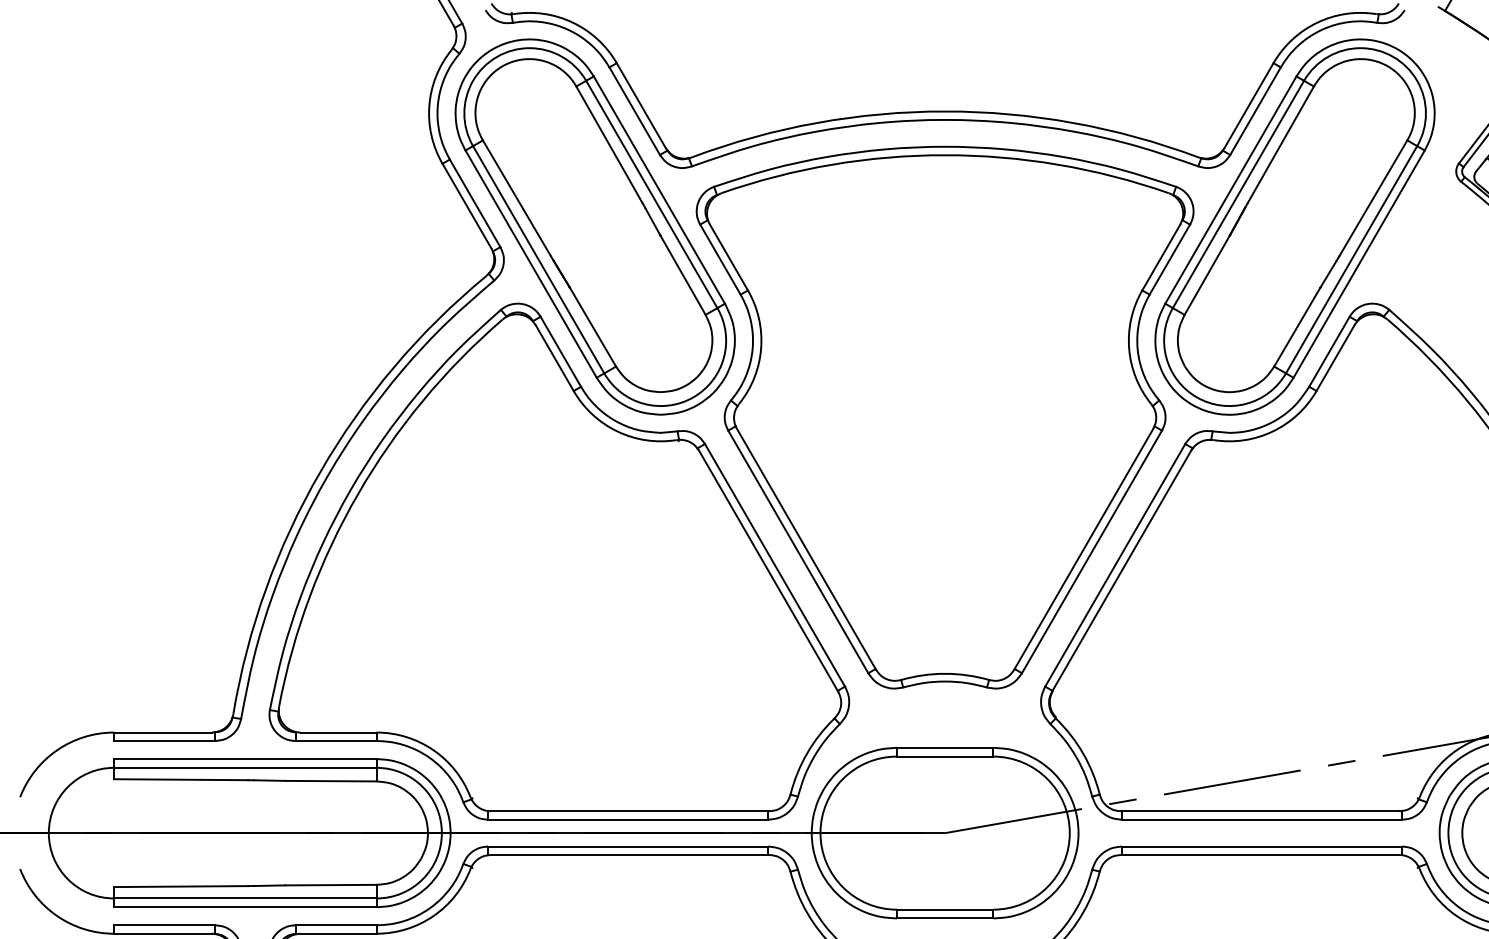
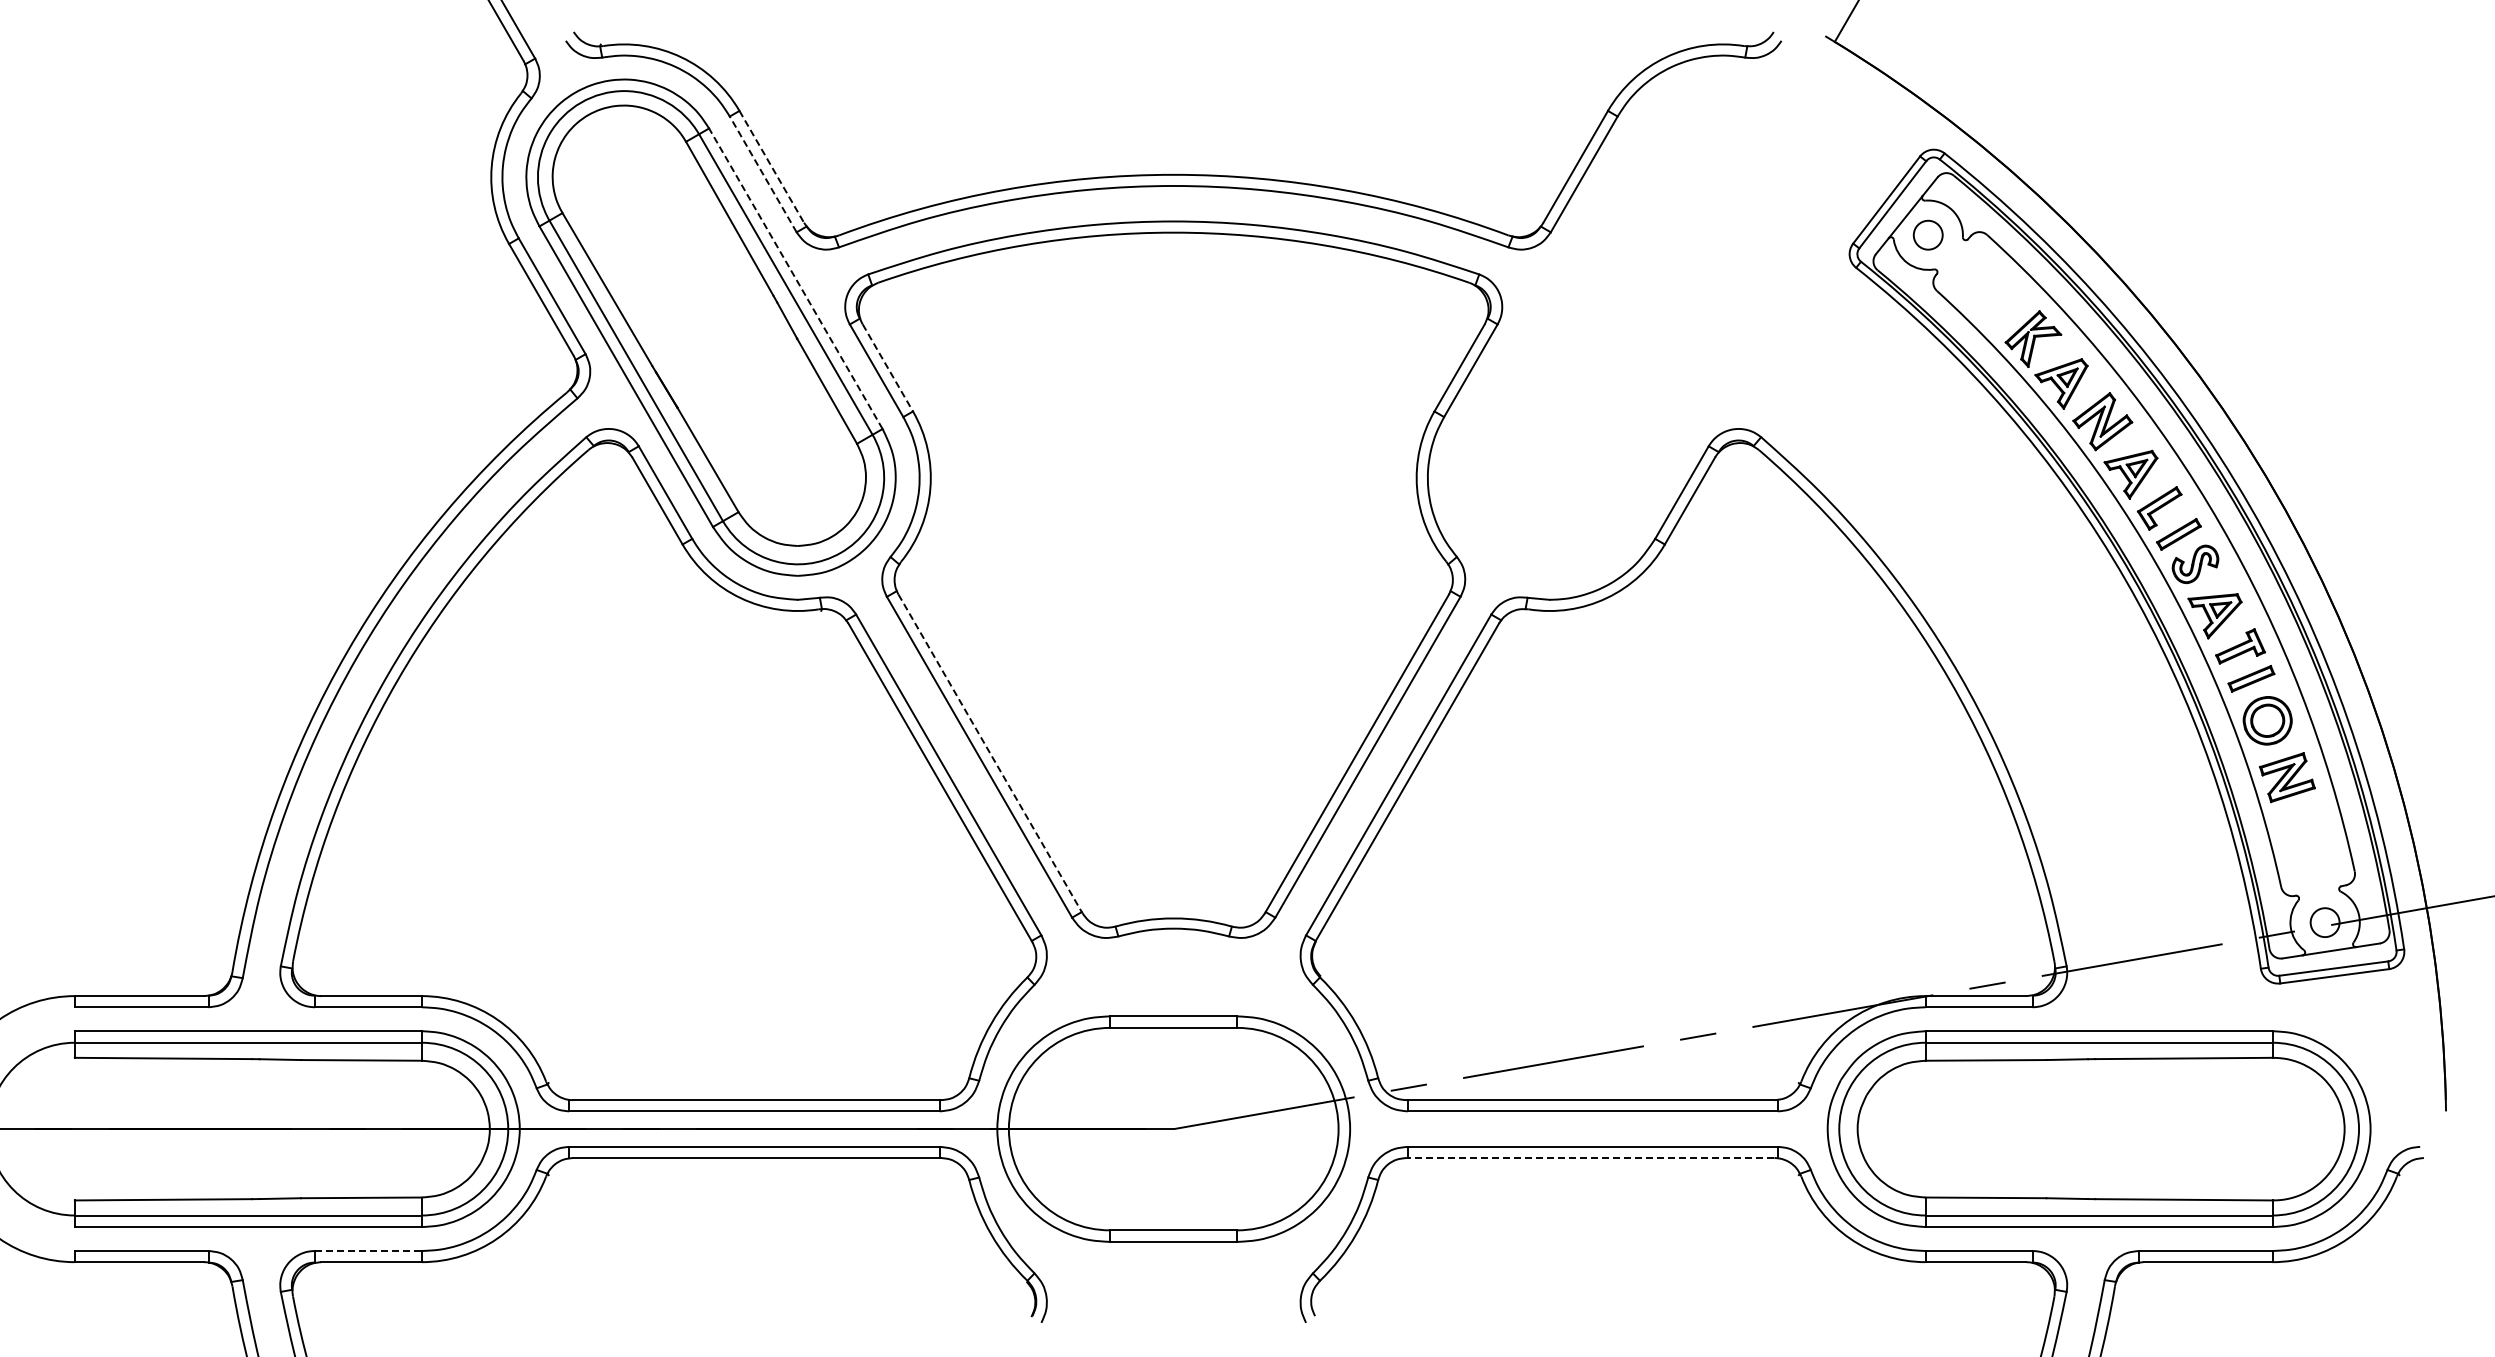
line: (640, 105) -> (771, 166), solid -> dashed
line: (634, 111) -> (763, 174), solid -> dashed
line: (659, 189) -> (795, 278), solid -> dashed
part: (1294, 226) -> (1635, 327), removed
line: (729, 257) -> (888, 368), solid -> dashed
line: (806, 549) -> (990, 753), solid -> dashed
line: (1260, 855) -> (1590, 1158), solid -> dashed
line: (336, 924) -> (368, 1250), solid -> dashed

